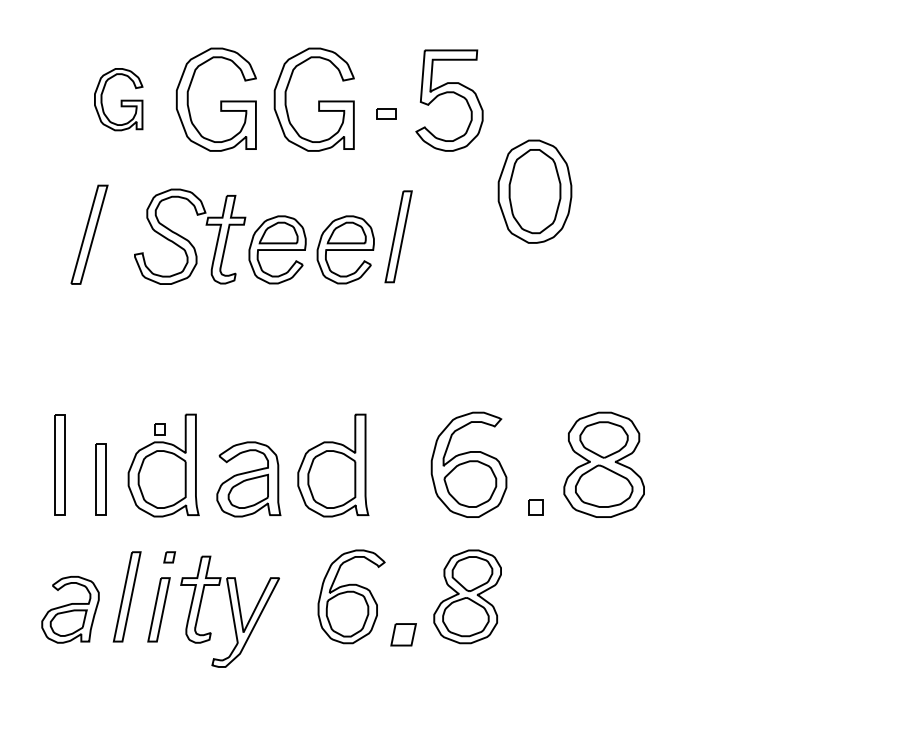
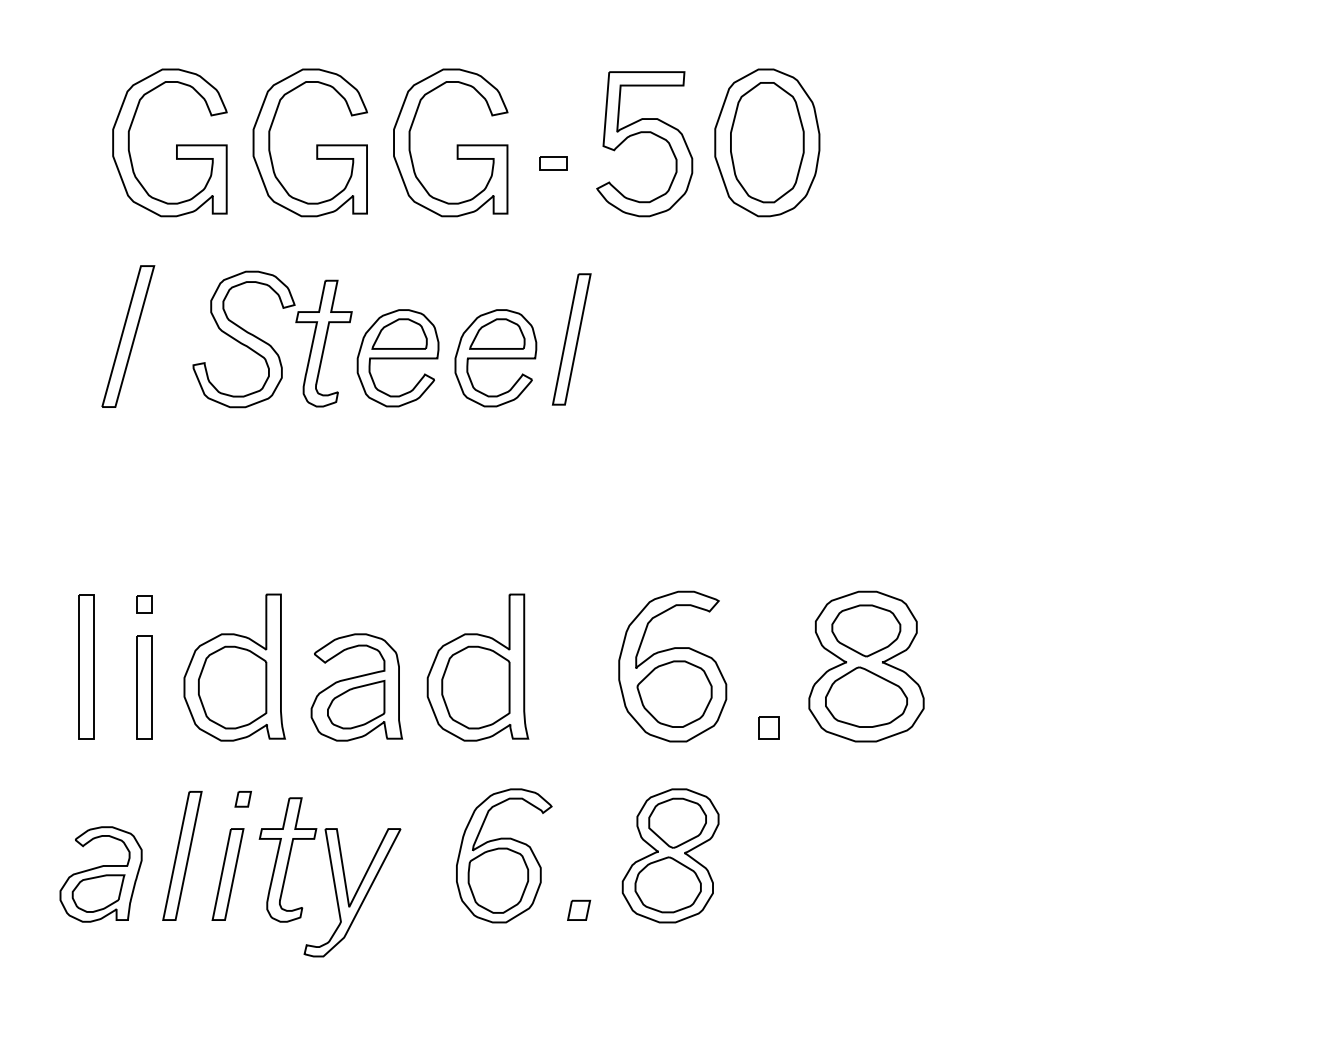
part: (118, 99) -> (169, 142), size x1.67
part: (534, 191) -> (766, 142), moved
part: (159, 429) -> (144, 604), moved
part: (403, 634) -> (578, 909), size x0.62

